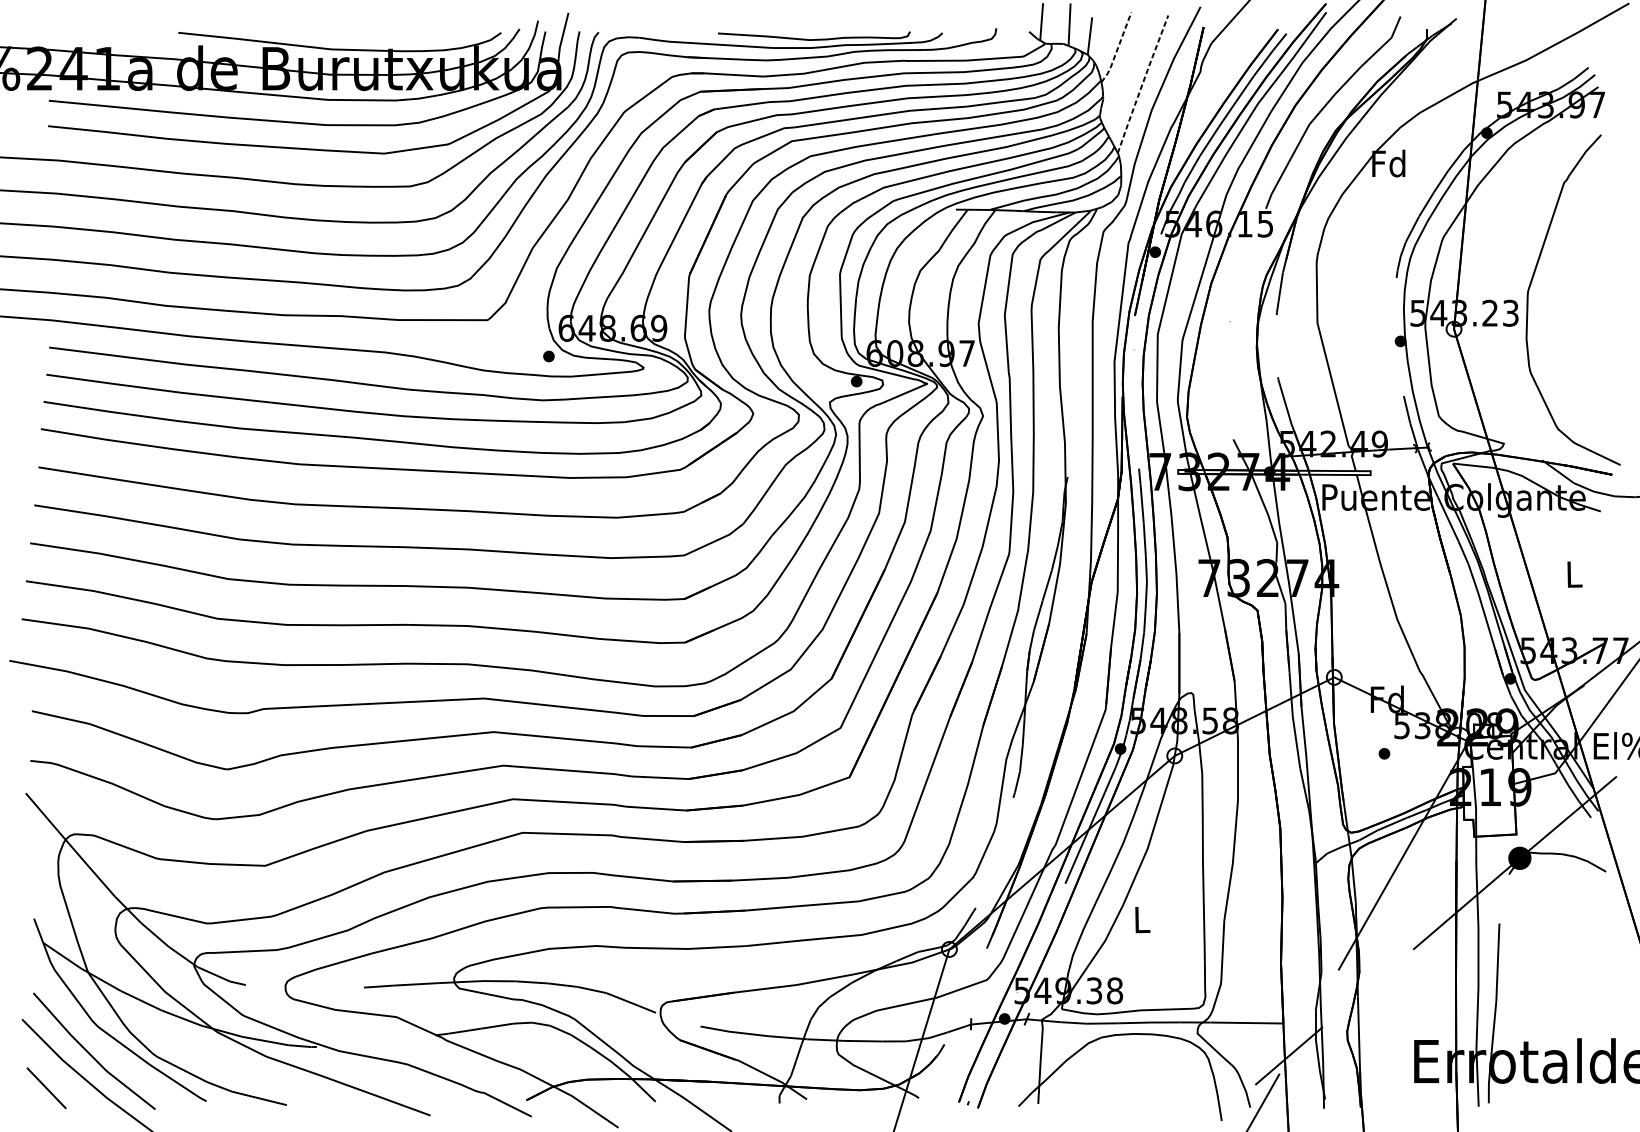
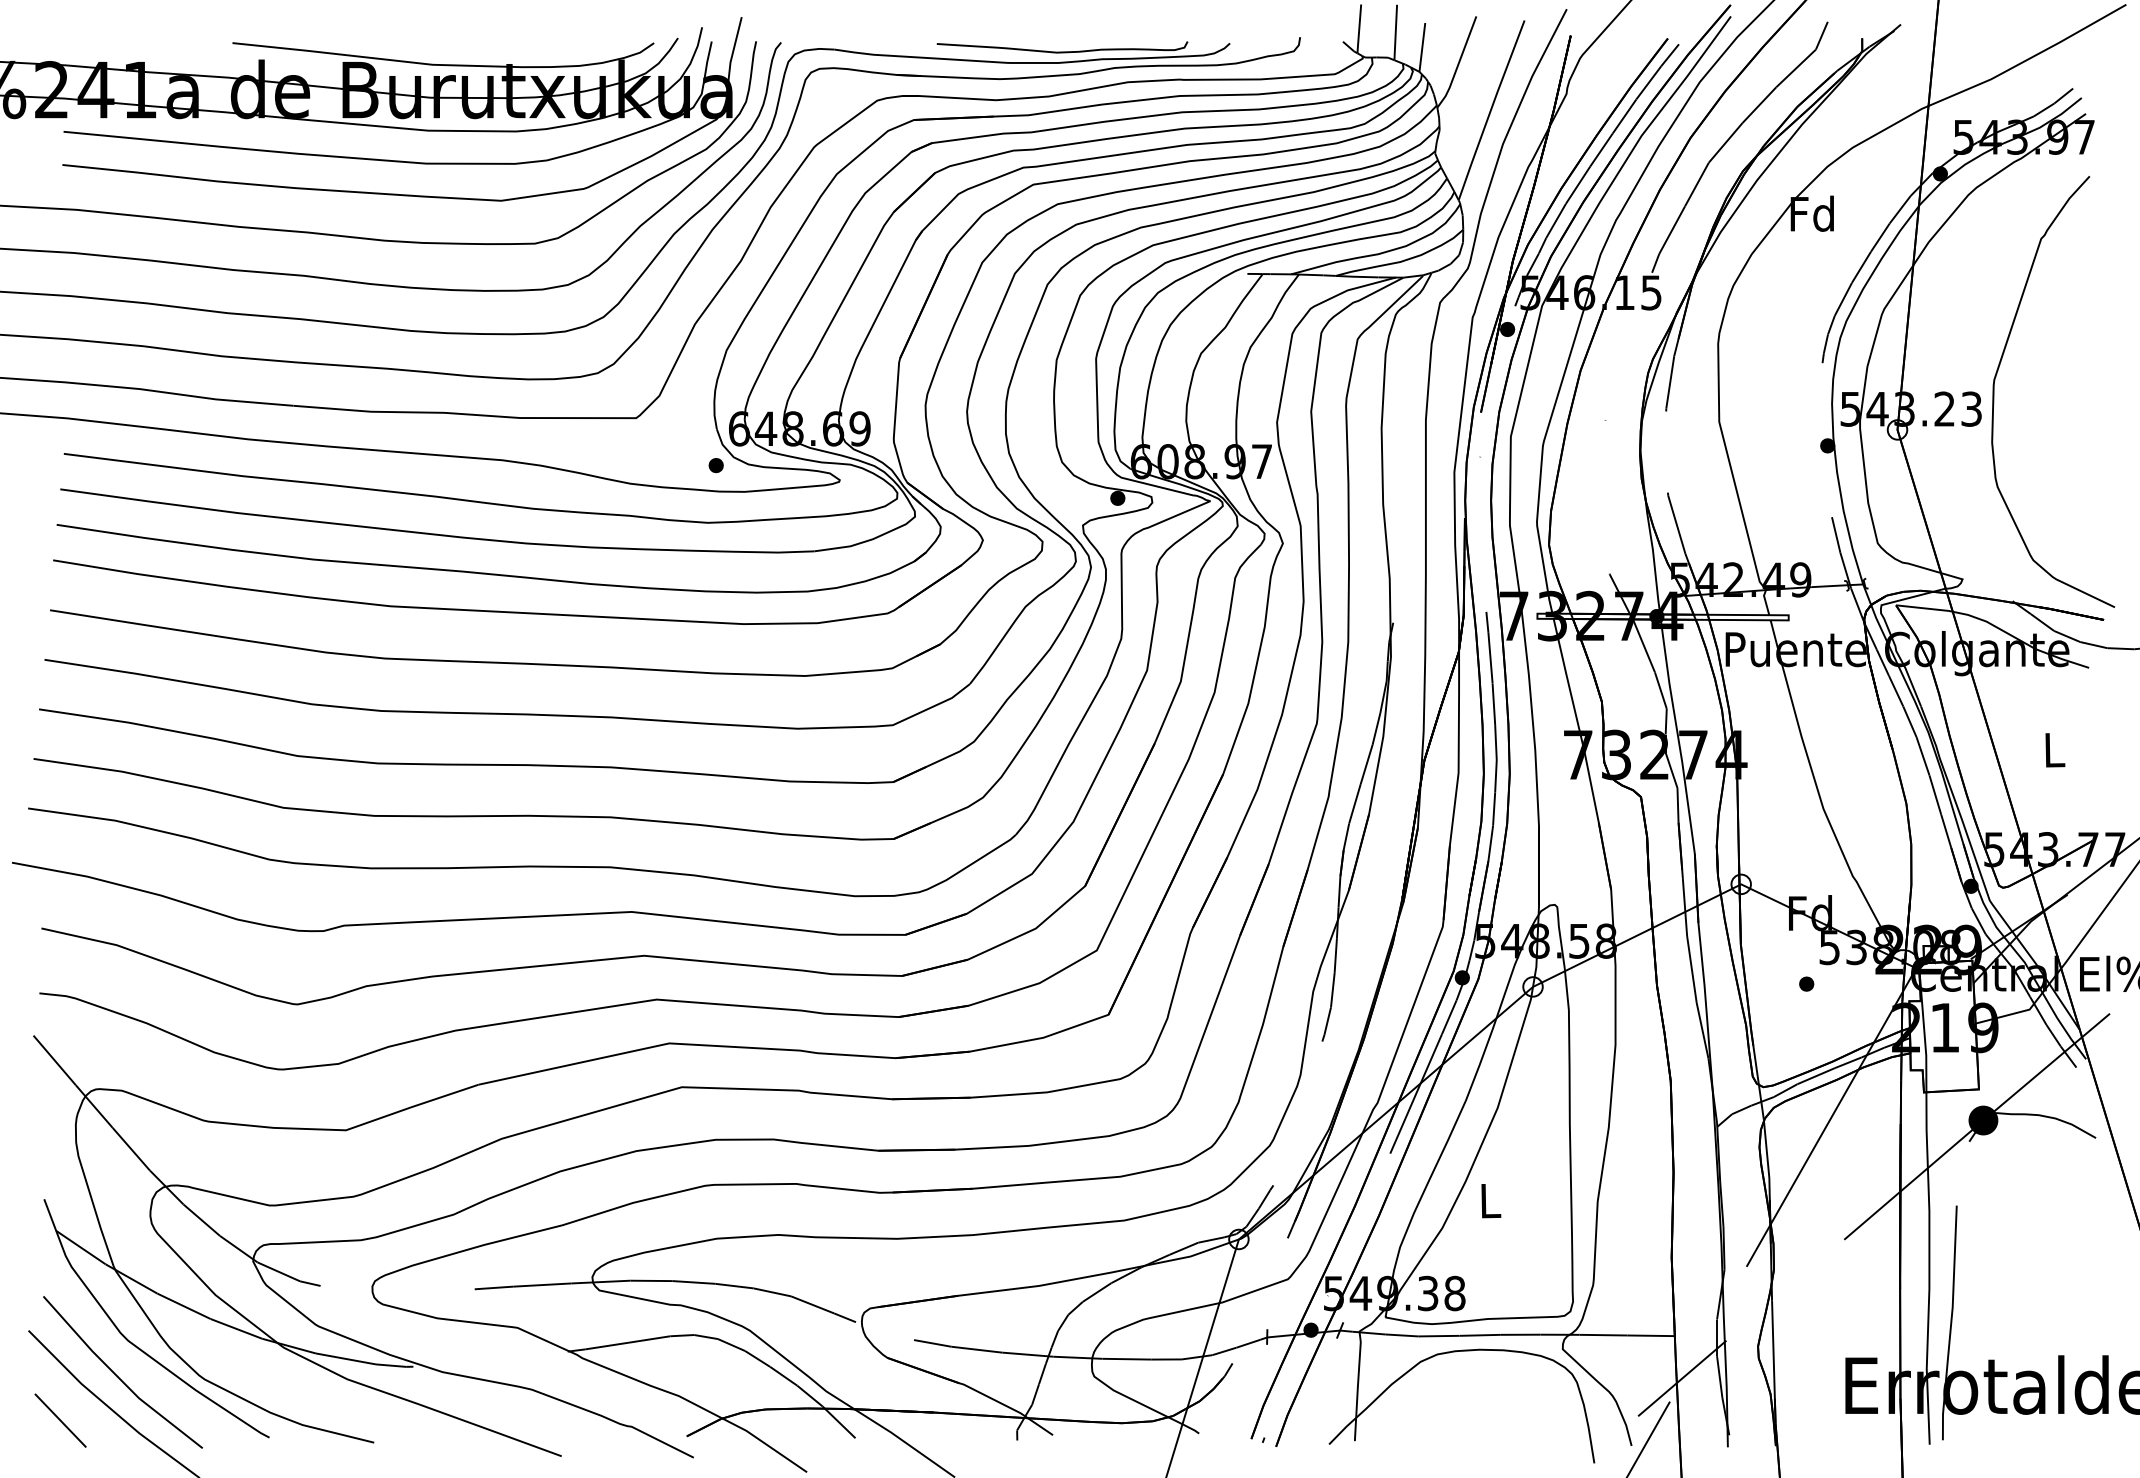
line: (1117, 49) -> (1458, 64), dashed -> solid
line: (1142, 84) -> (1490, 110), dashed -> solid

